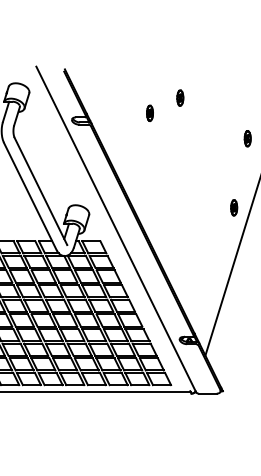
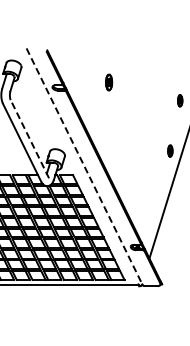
part: (180, 97) -> (131, 70), removed
part: (150, 112) -> (109, 81), size x1.4
line: (40, 190) -> (29, 138), solid -> dashed
line: (116, 229) -> (84, 166), solid -> dashed

